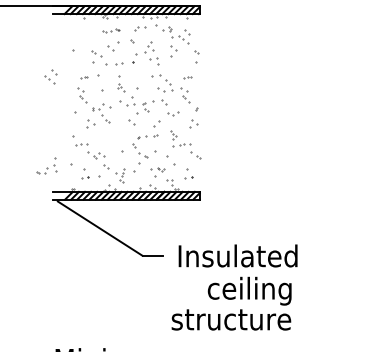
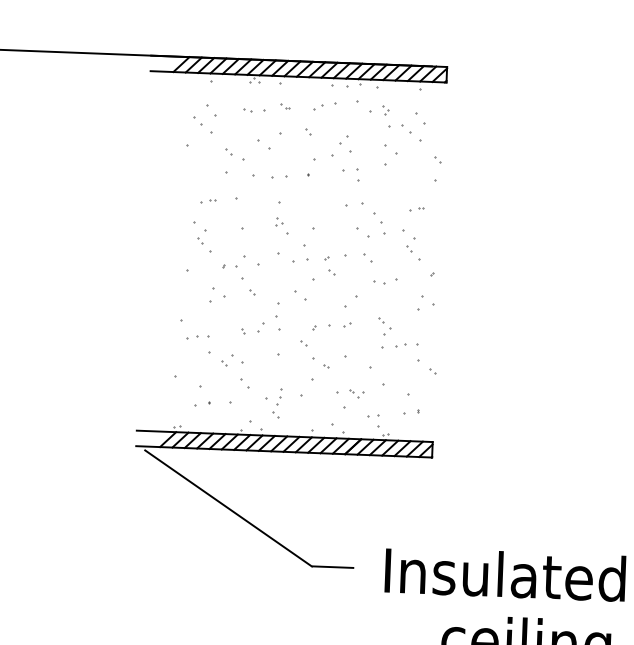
part: (111, 30) -> (266, 108), size x1.43
part: (50, 76) -> (203, 118), moved
part: (46, 165) -> (260, 317), moved

